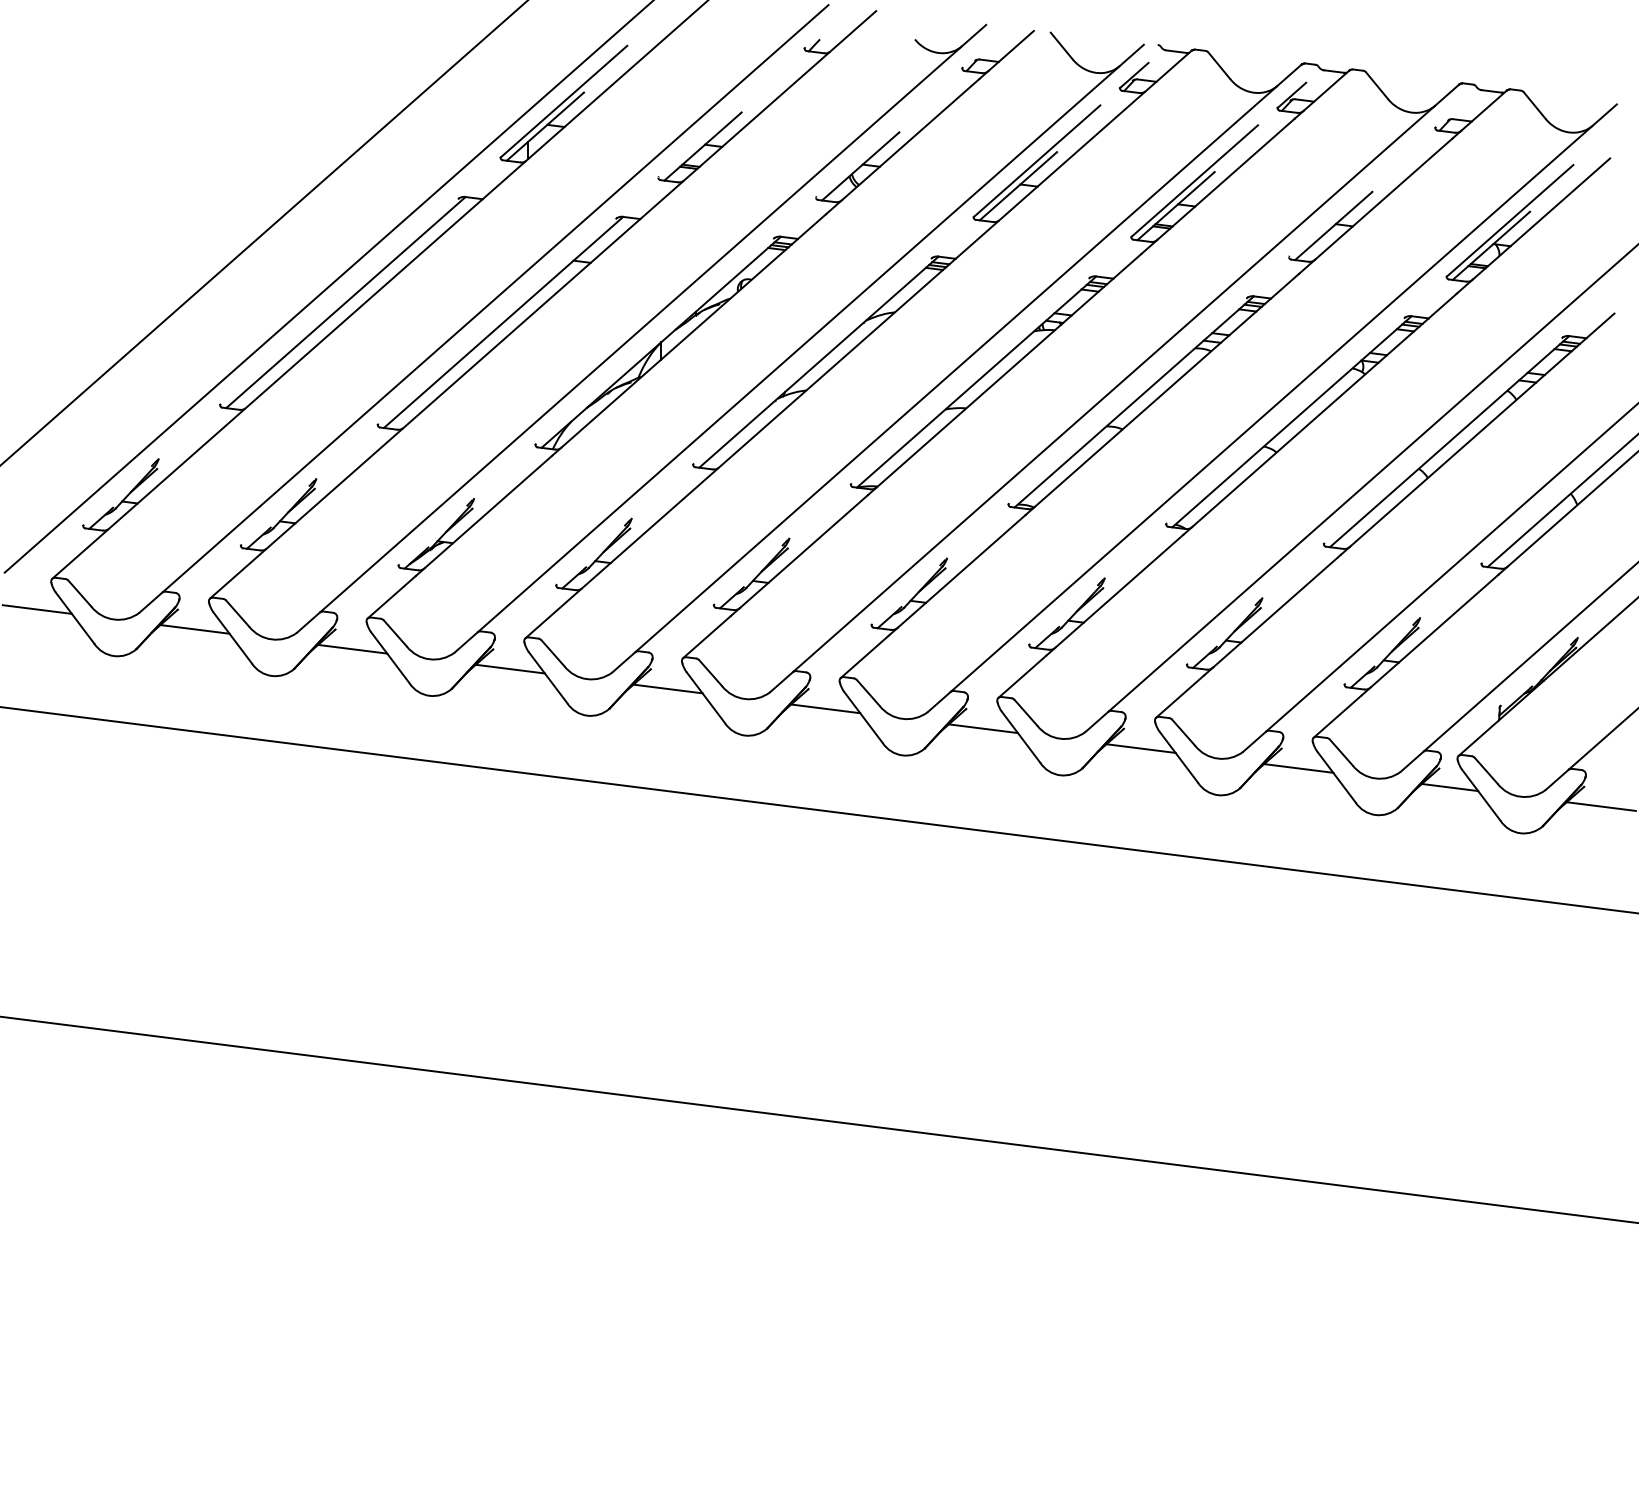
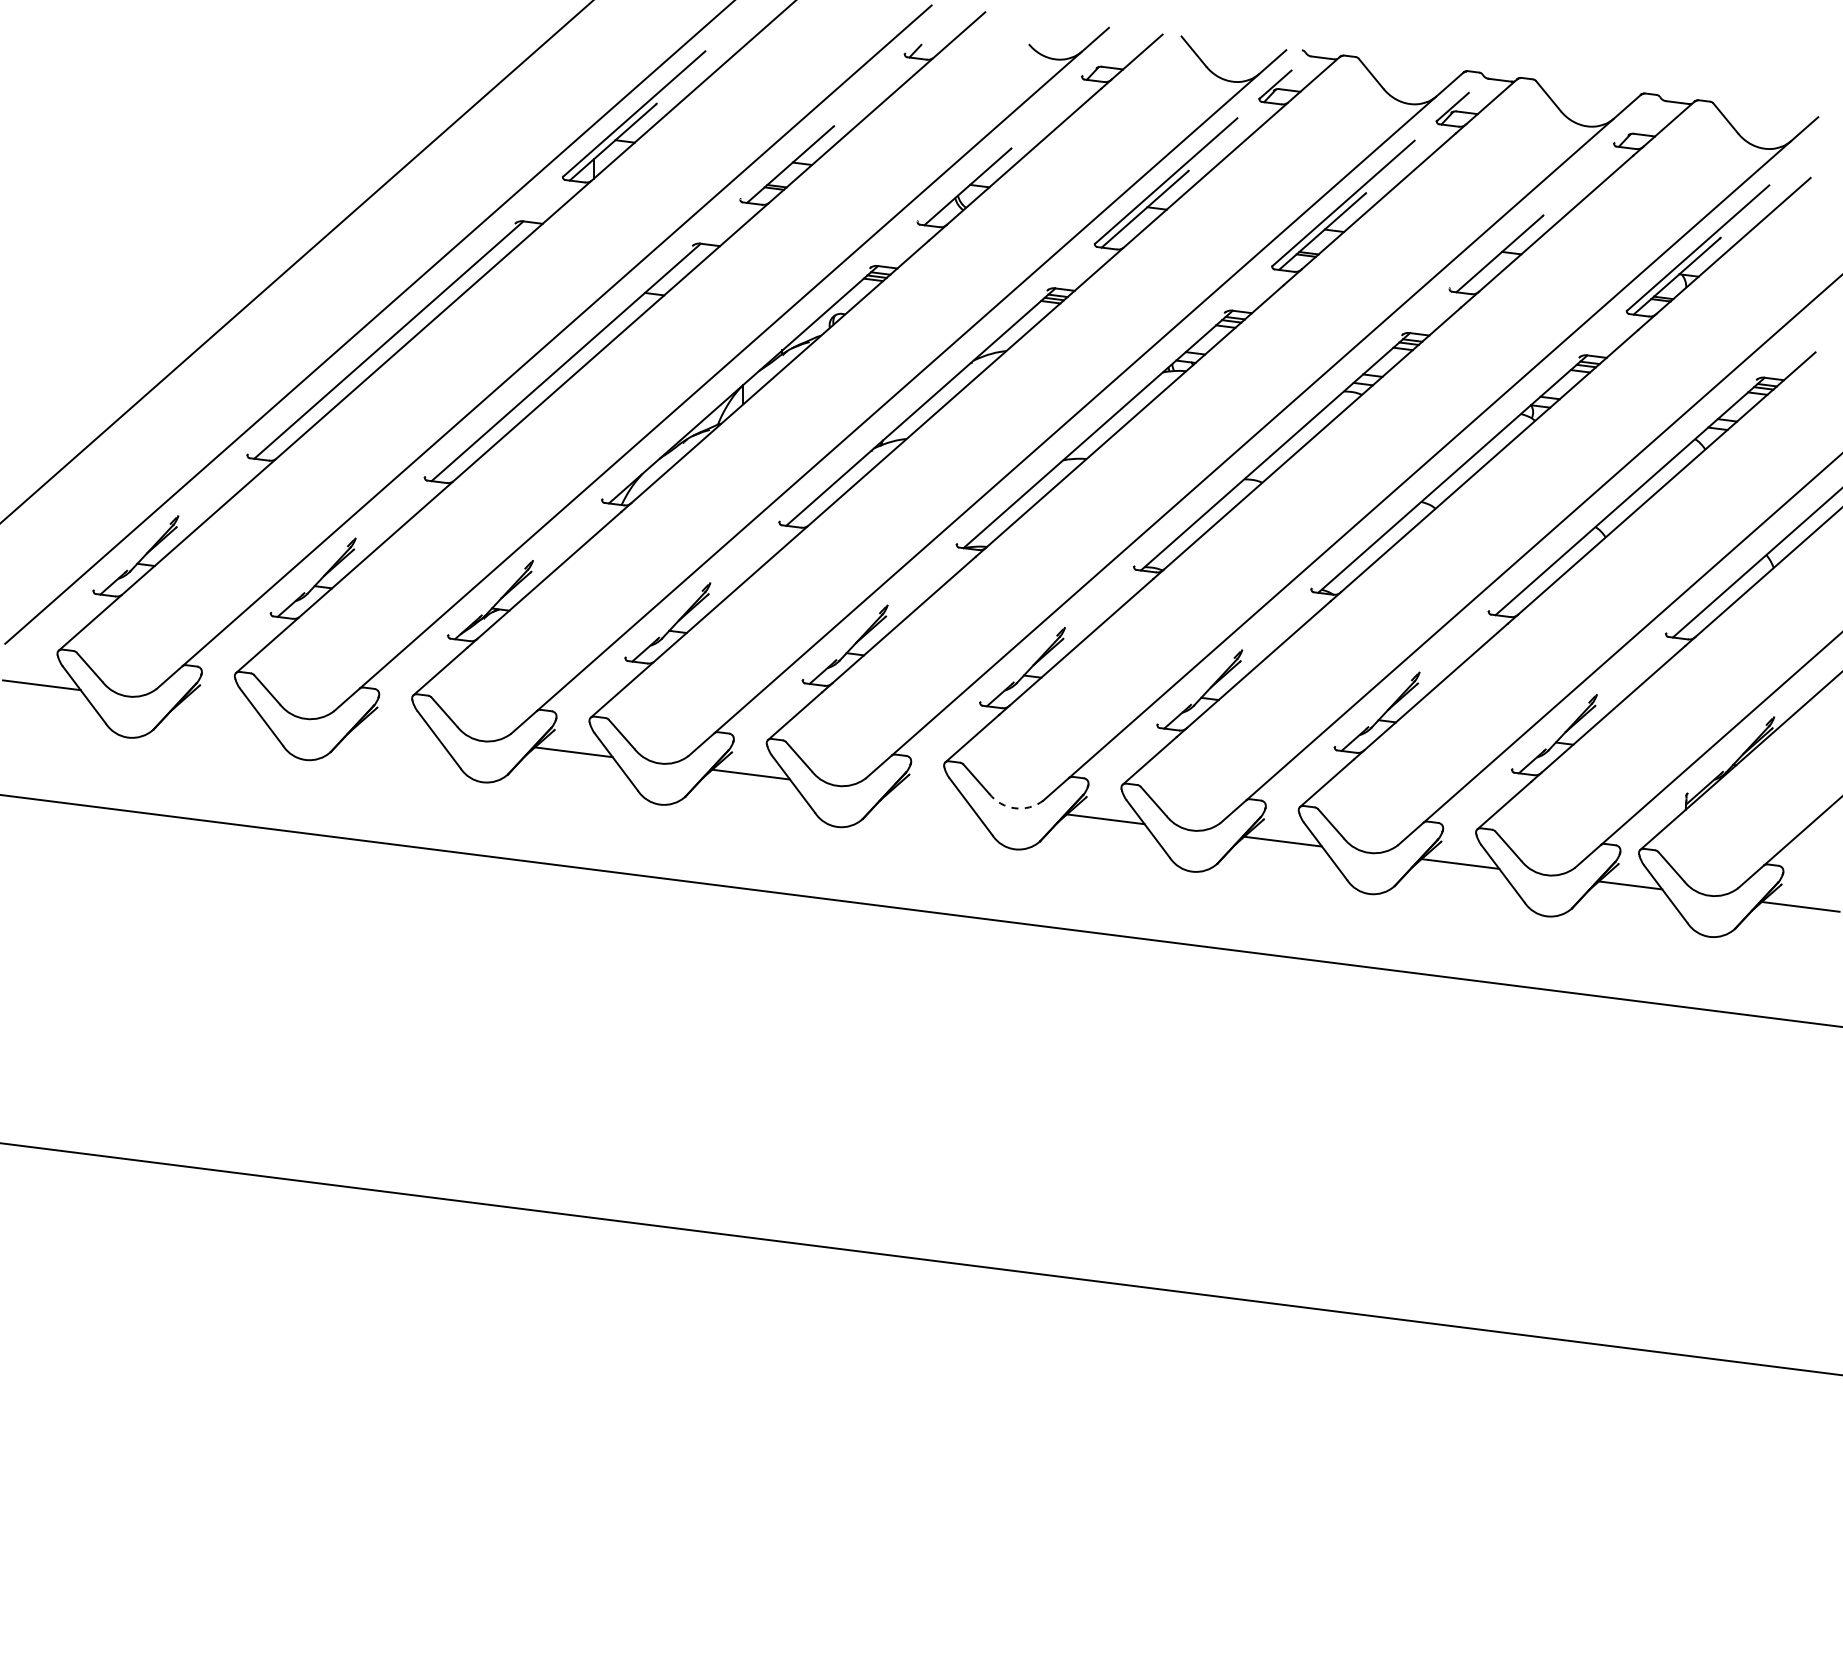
line: (195, 629) -> (219, 707), removed
line: (352, 648) -> (396, 729), removed
line: (825, 708) -> (928, 796), removed
arc: (902, 719) -> (1014, 808), solid -> dashed

